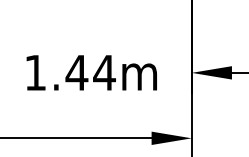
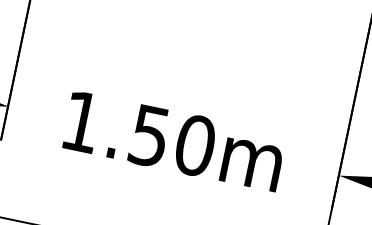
text: (90, 72) -> (172, 140), 1.44m -> 1.50m

